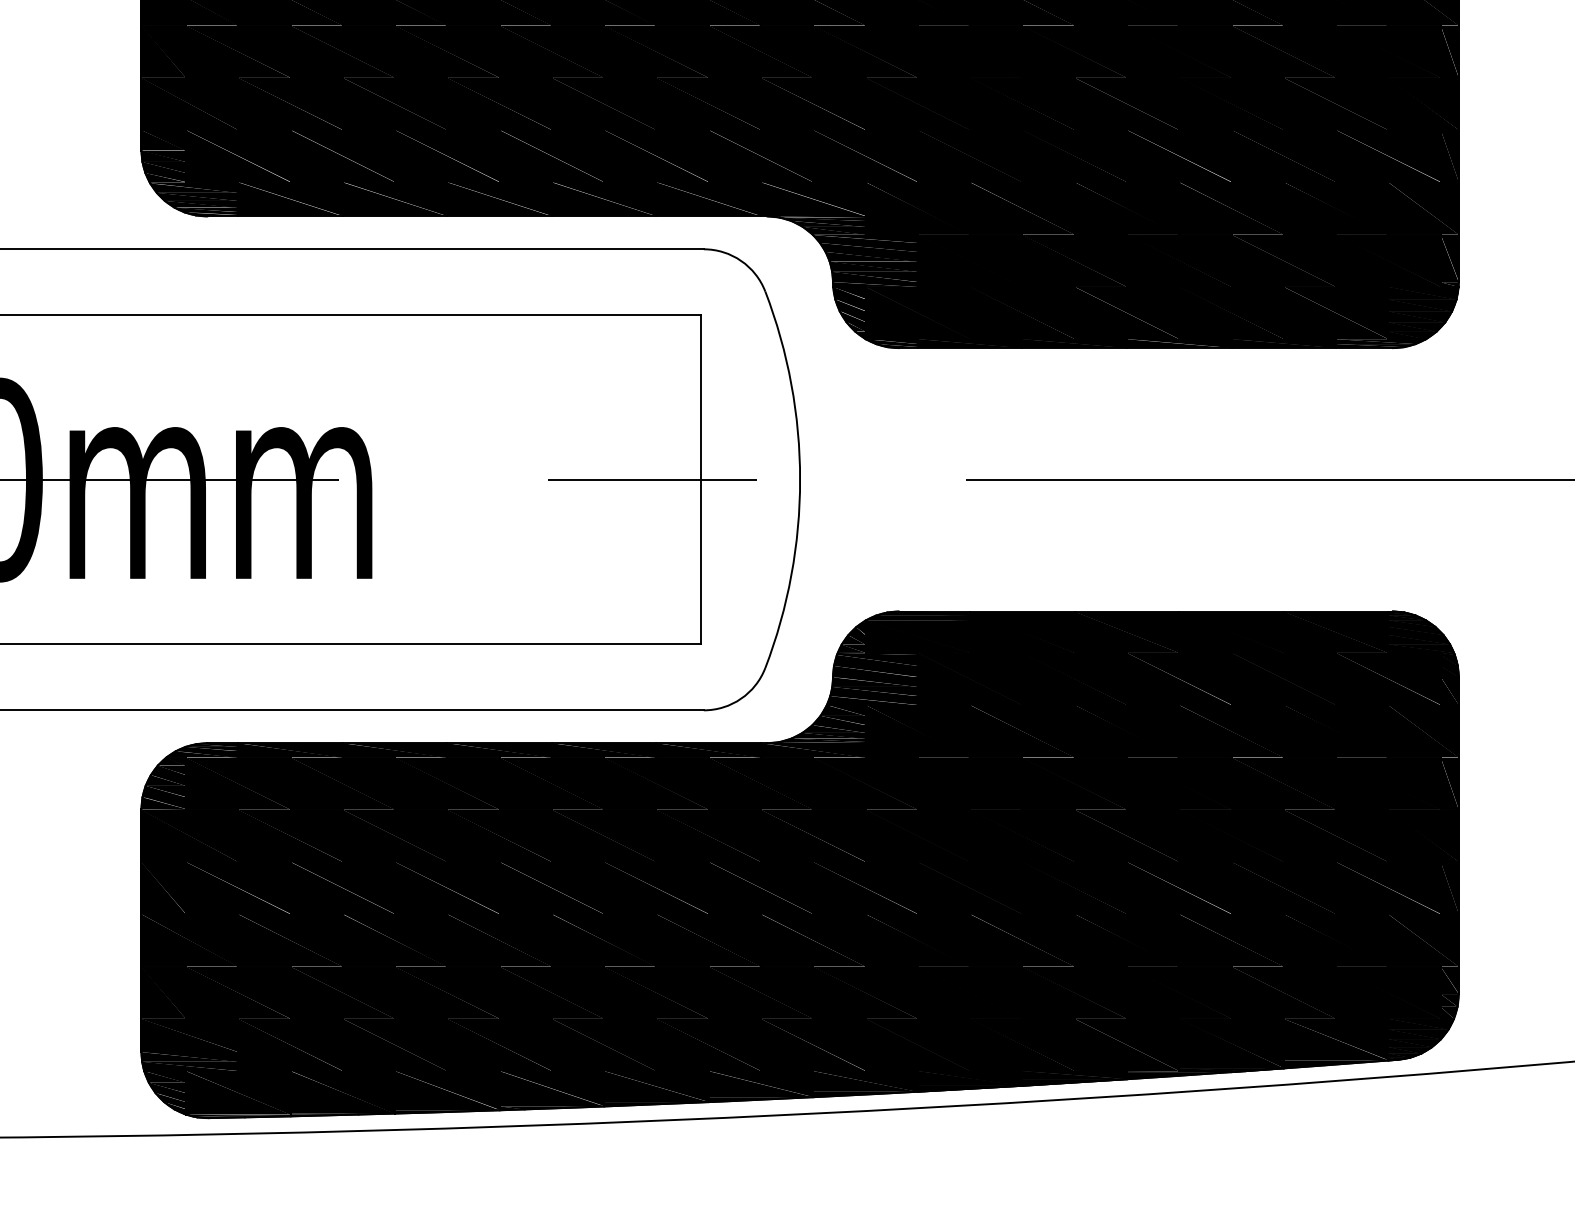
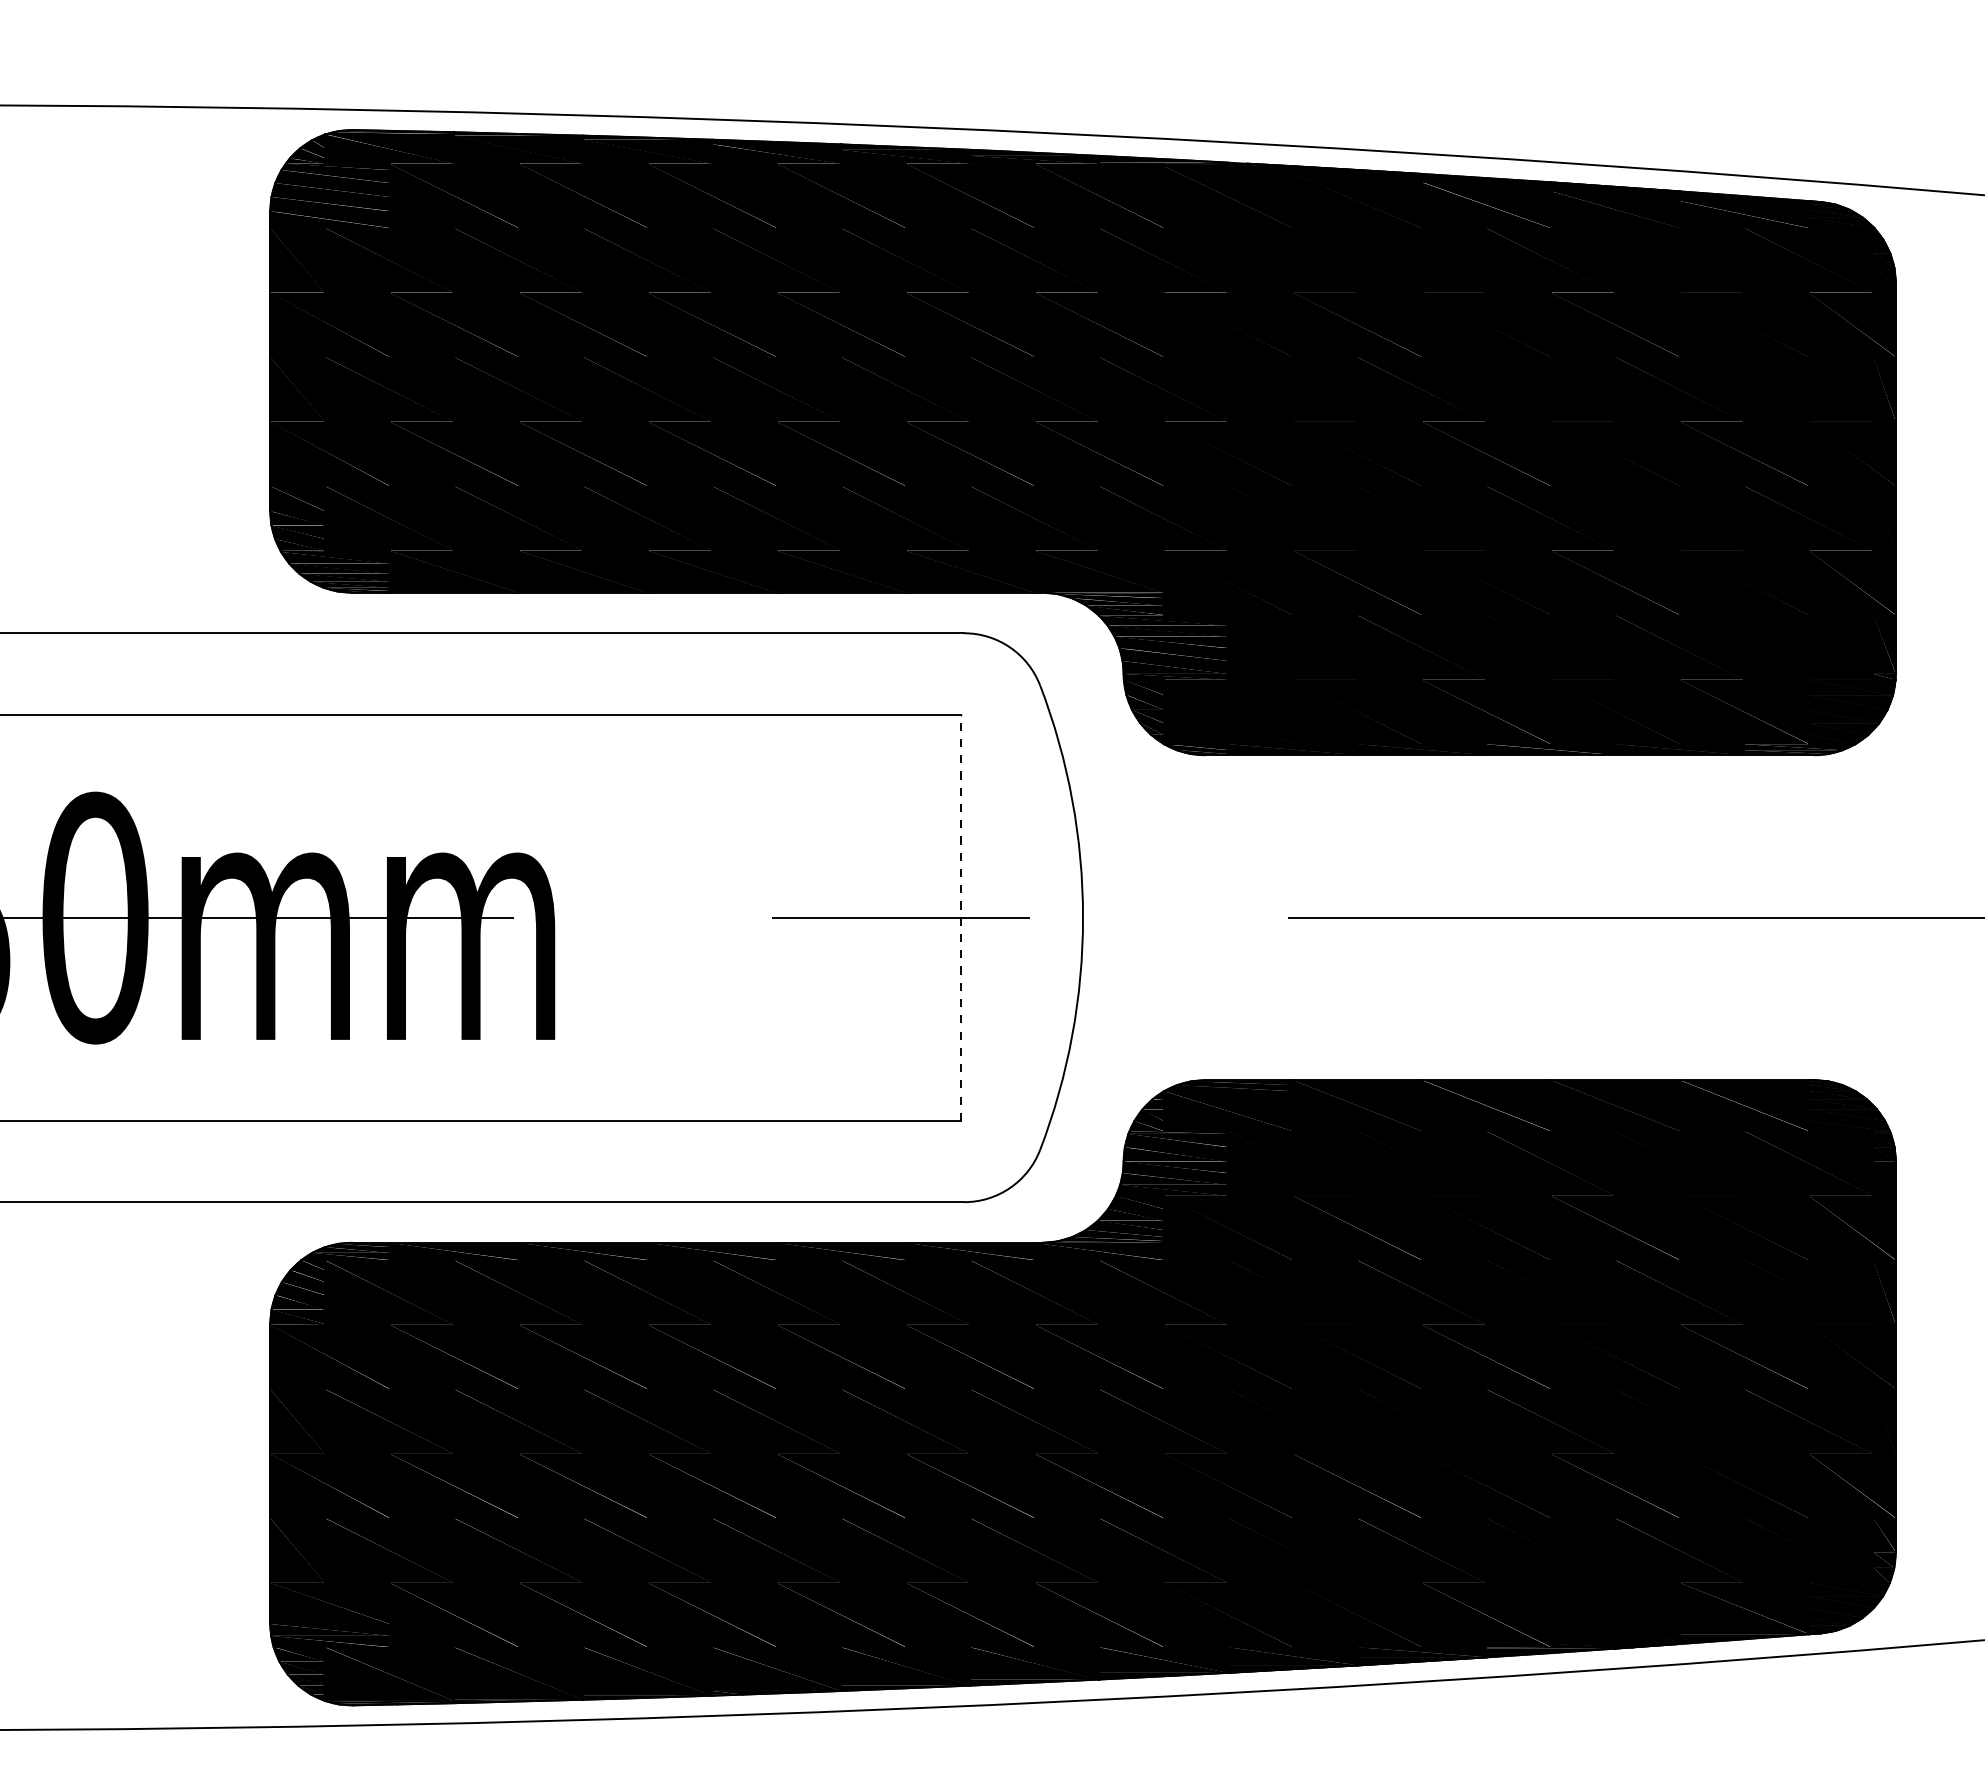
line: (701, 479) -> (961, 917), solid -> dashed

